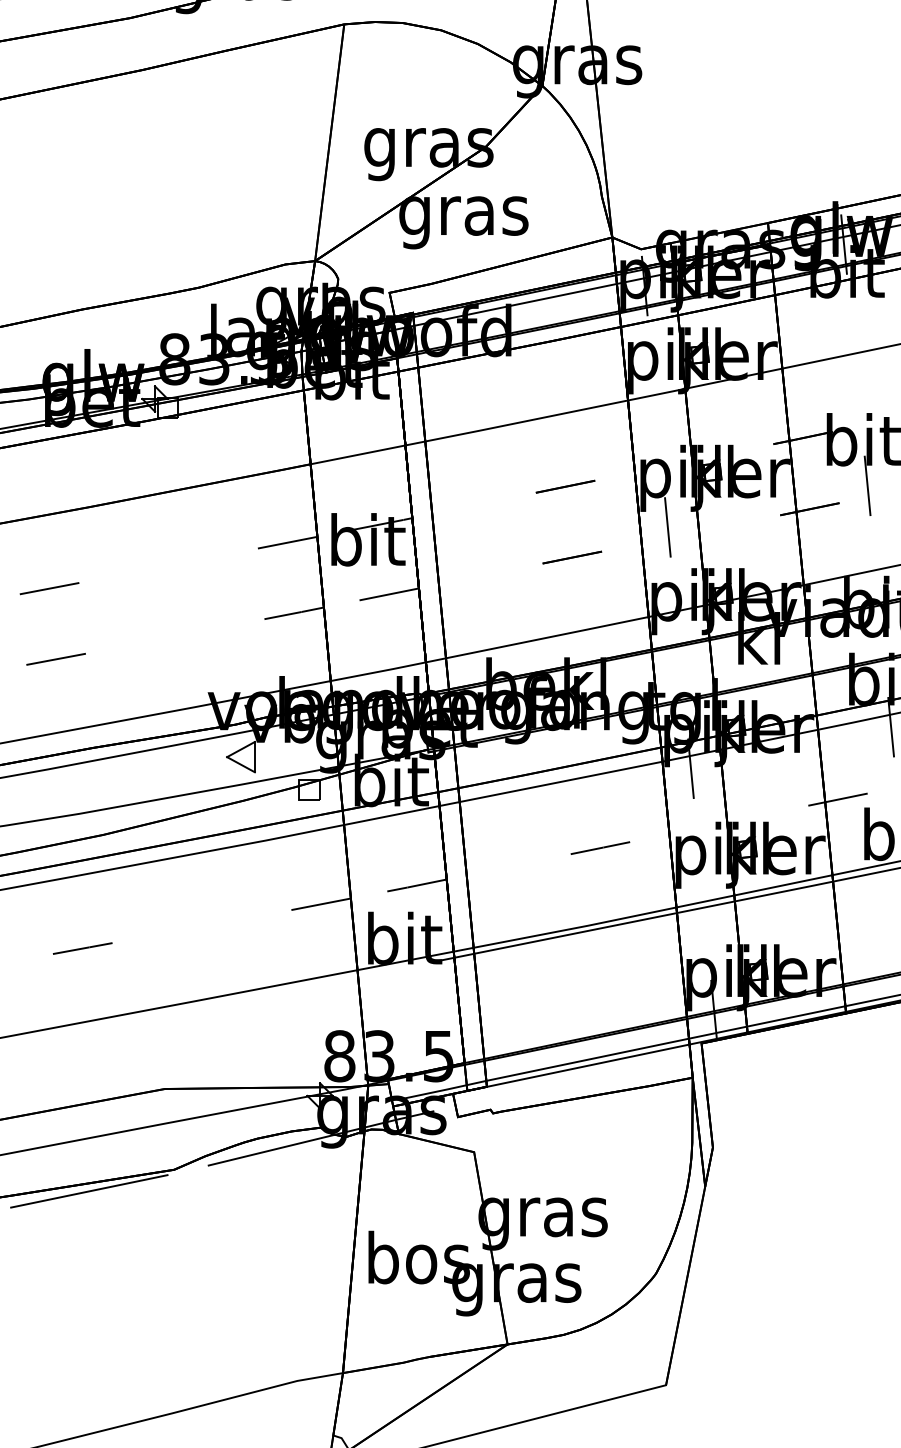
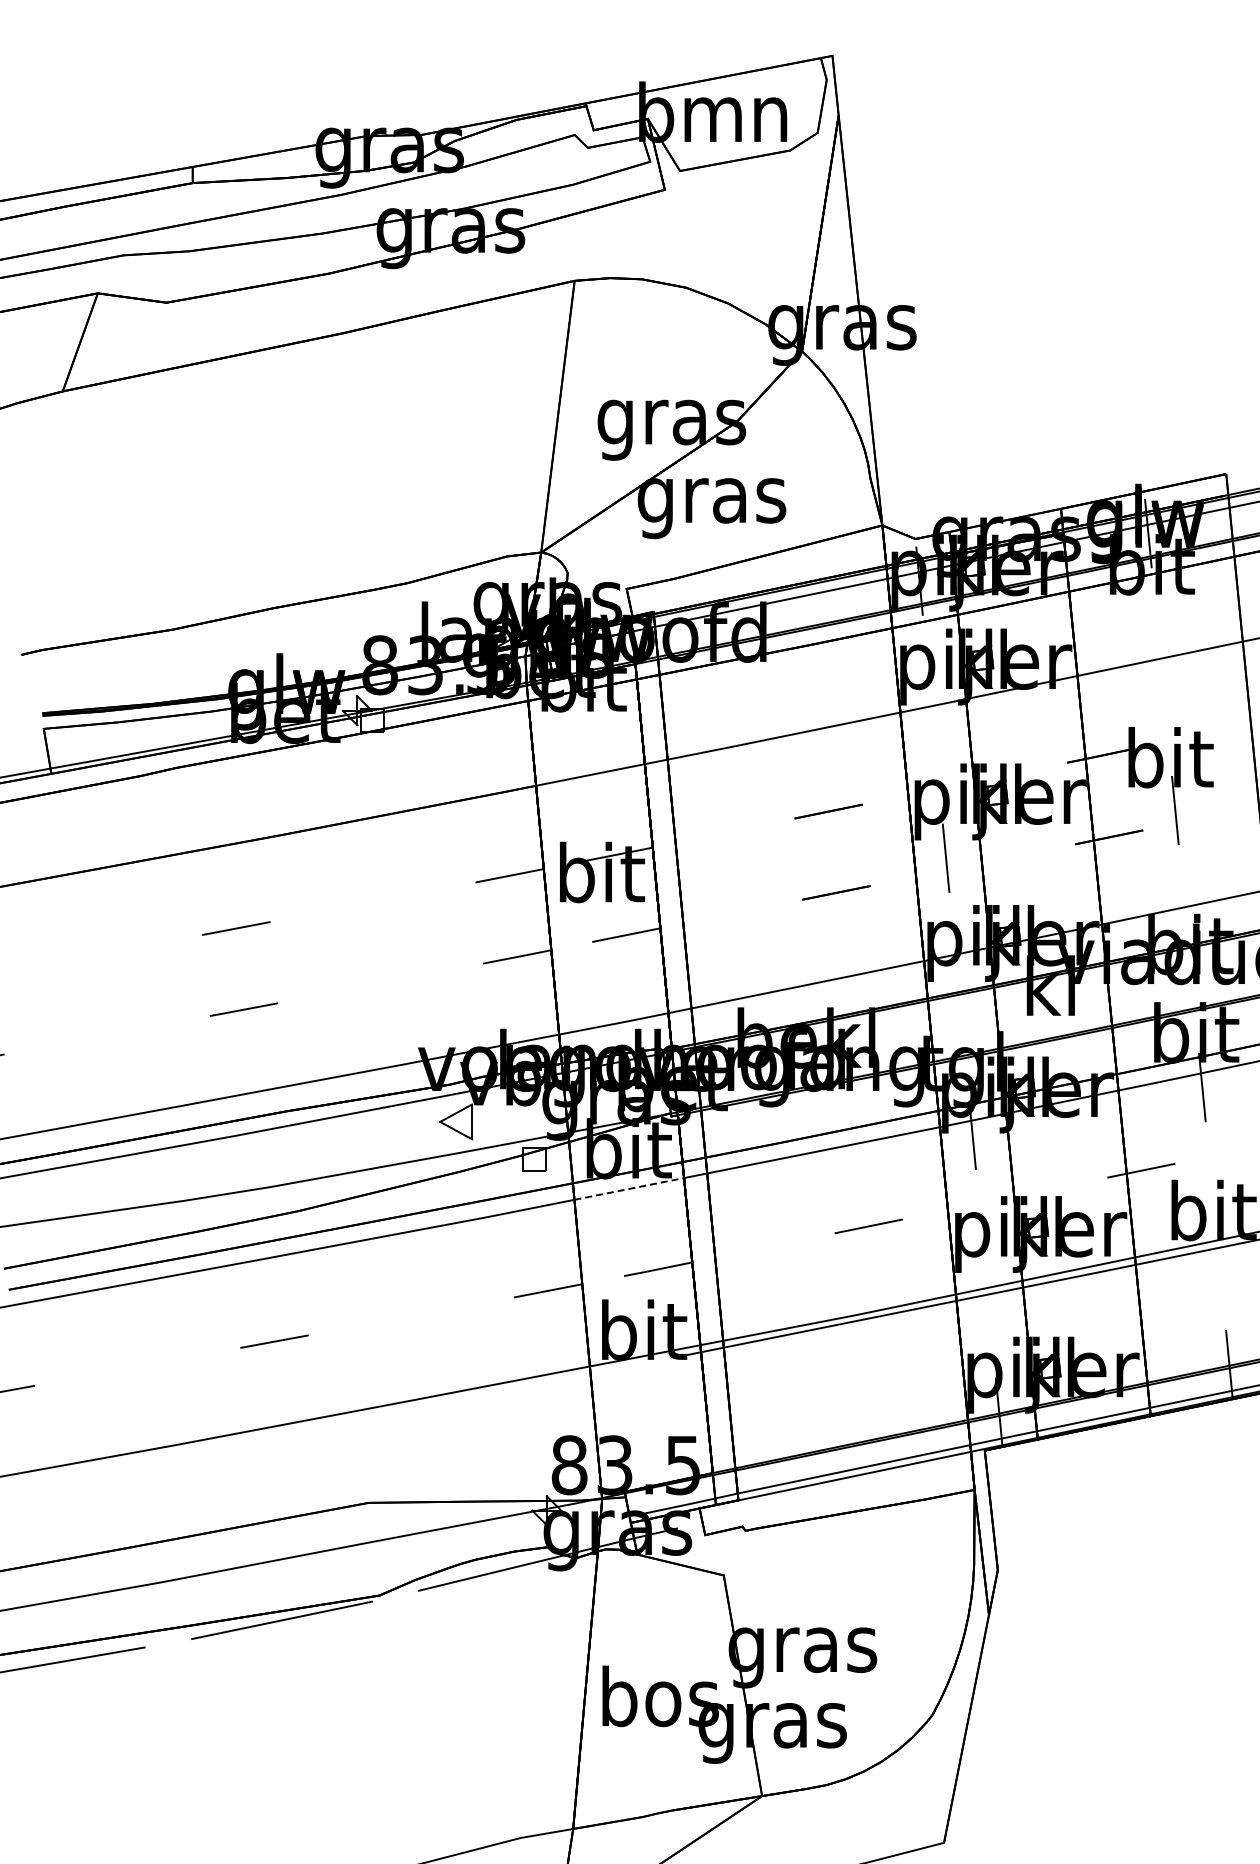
line: (392, 815) -> (629, 1188), solid -> dashed

